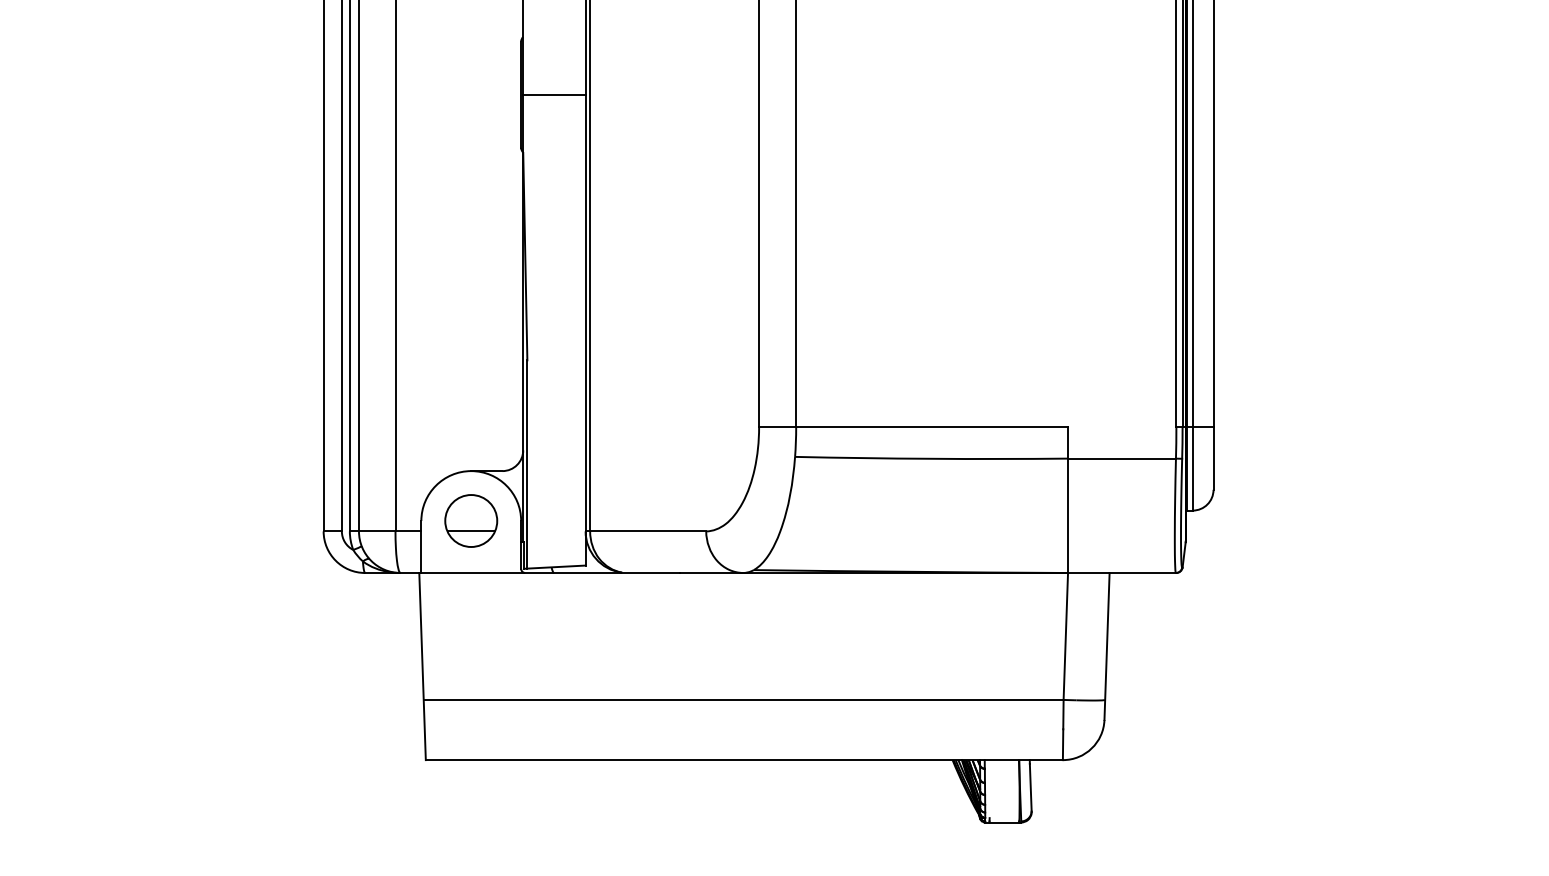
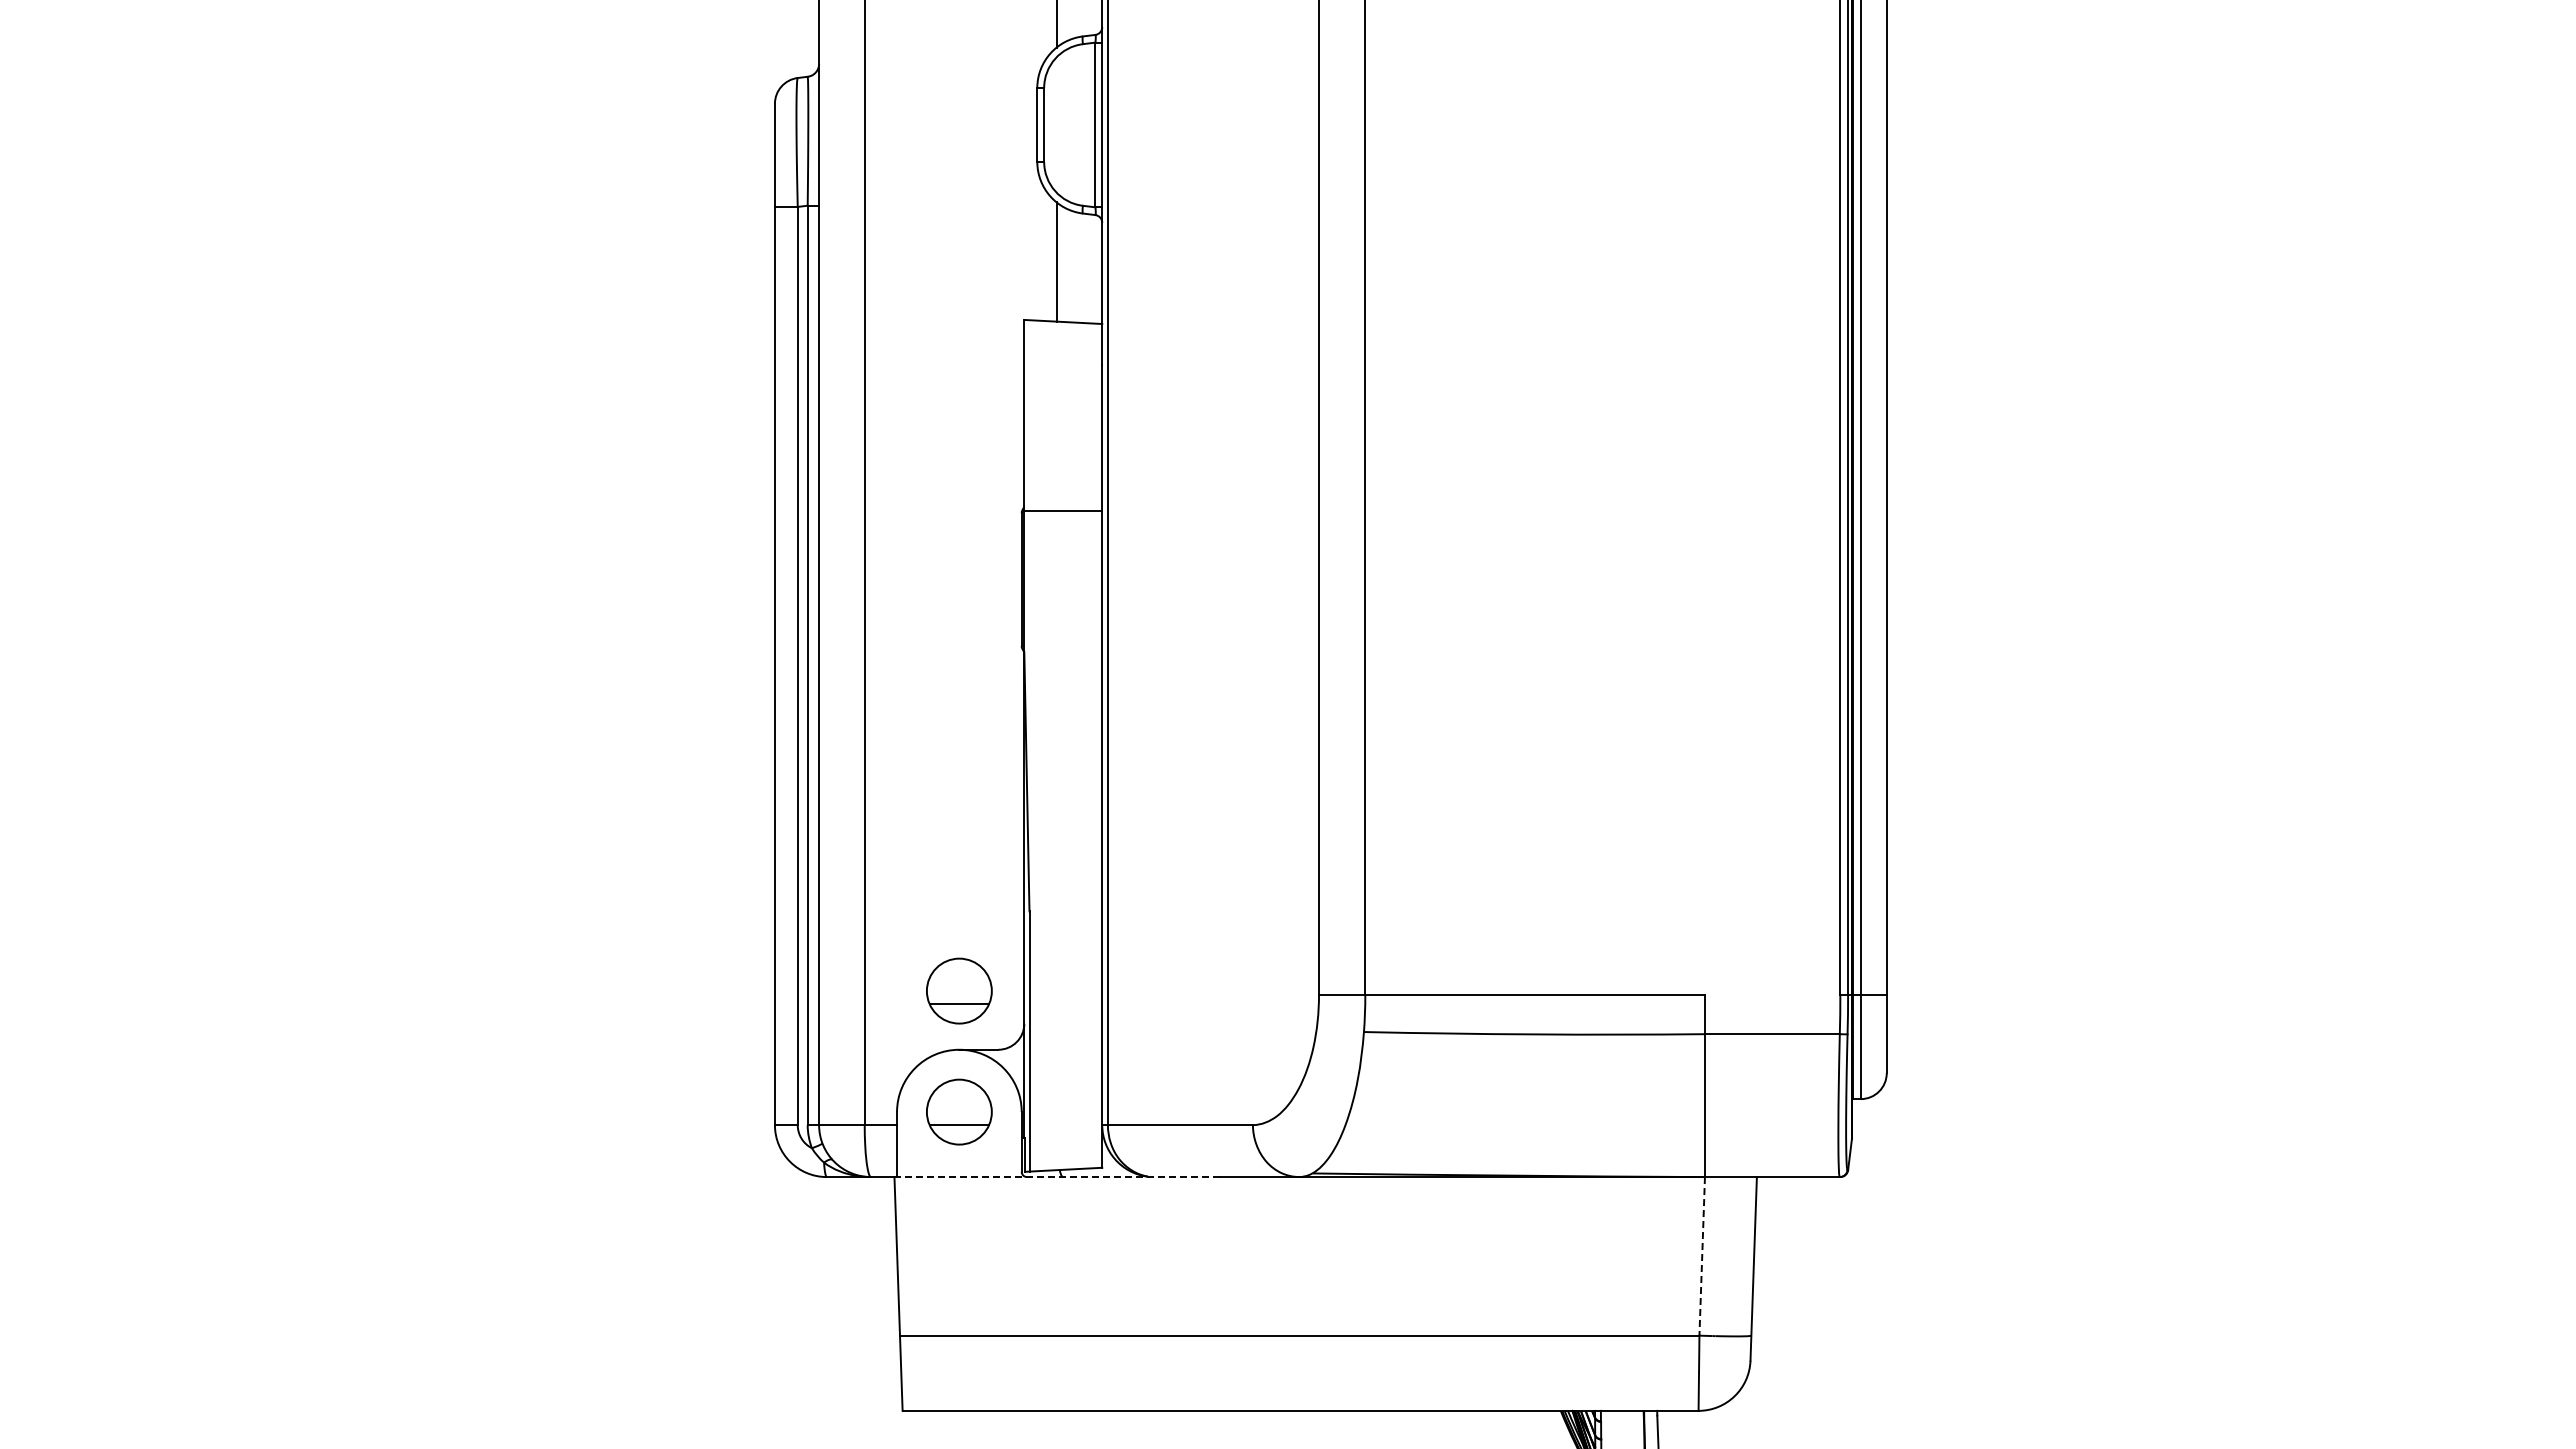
line: (554, 94) -> (1063, 510), moved
part: (471, 423) -> (959, 990), added
line: (549, 573) -> (1057, 1177), solid -> dashed
line: (1066, 636) -> (1702, 1256), solid -> dashed

